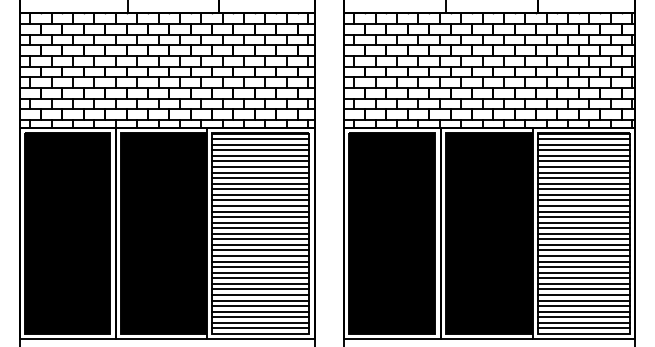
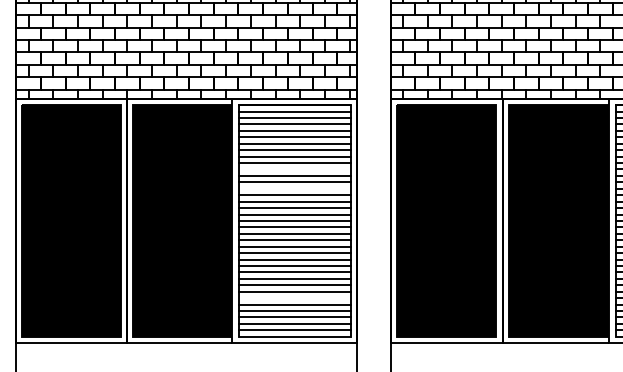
line: (260, 189) -> (294, 169), removed
line: (260, 205) -> (294, 188), removed
line: (260, 300) -> (294, 298), removed

